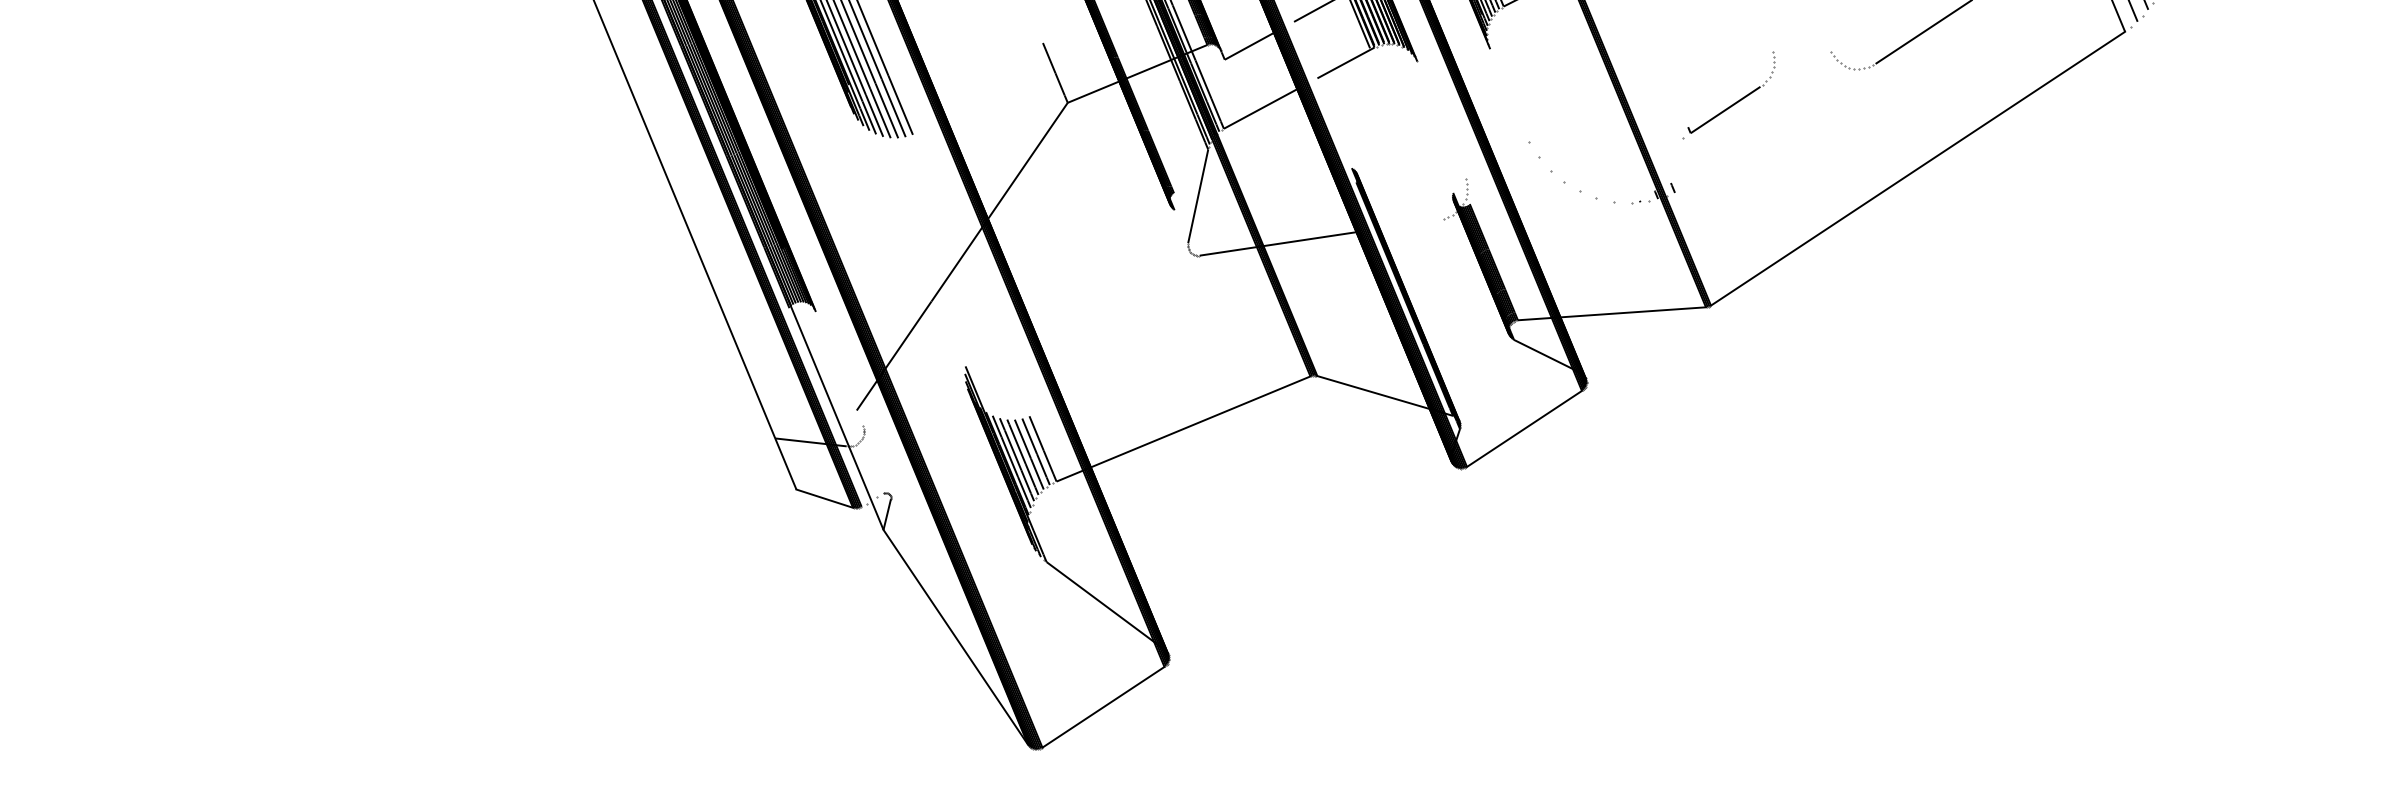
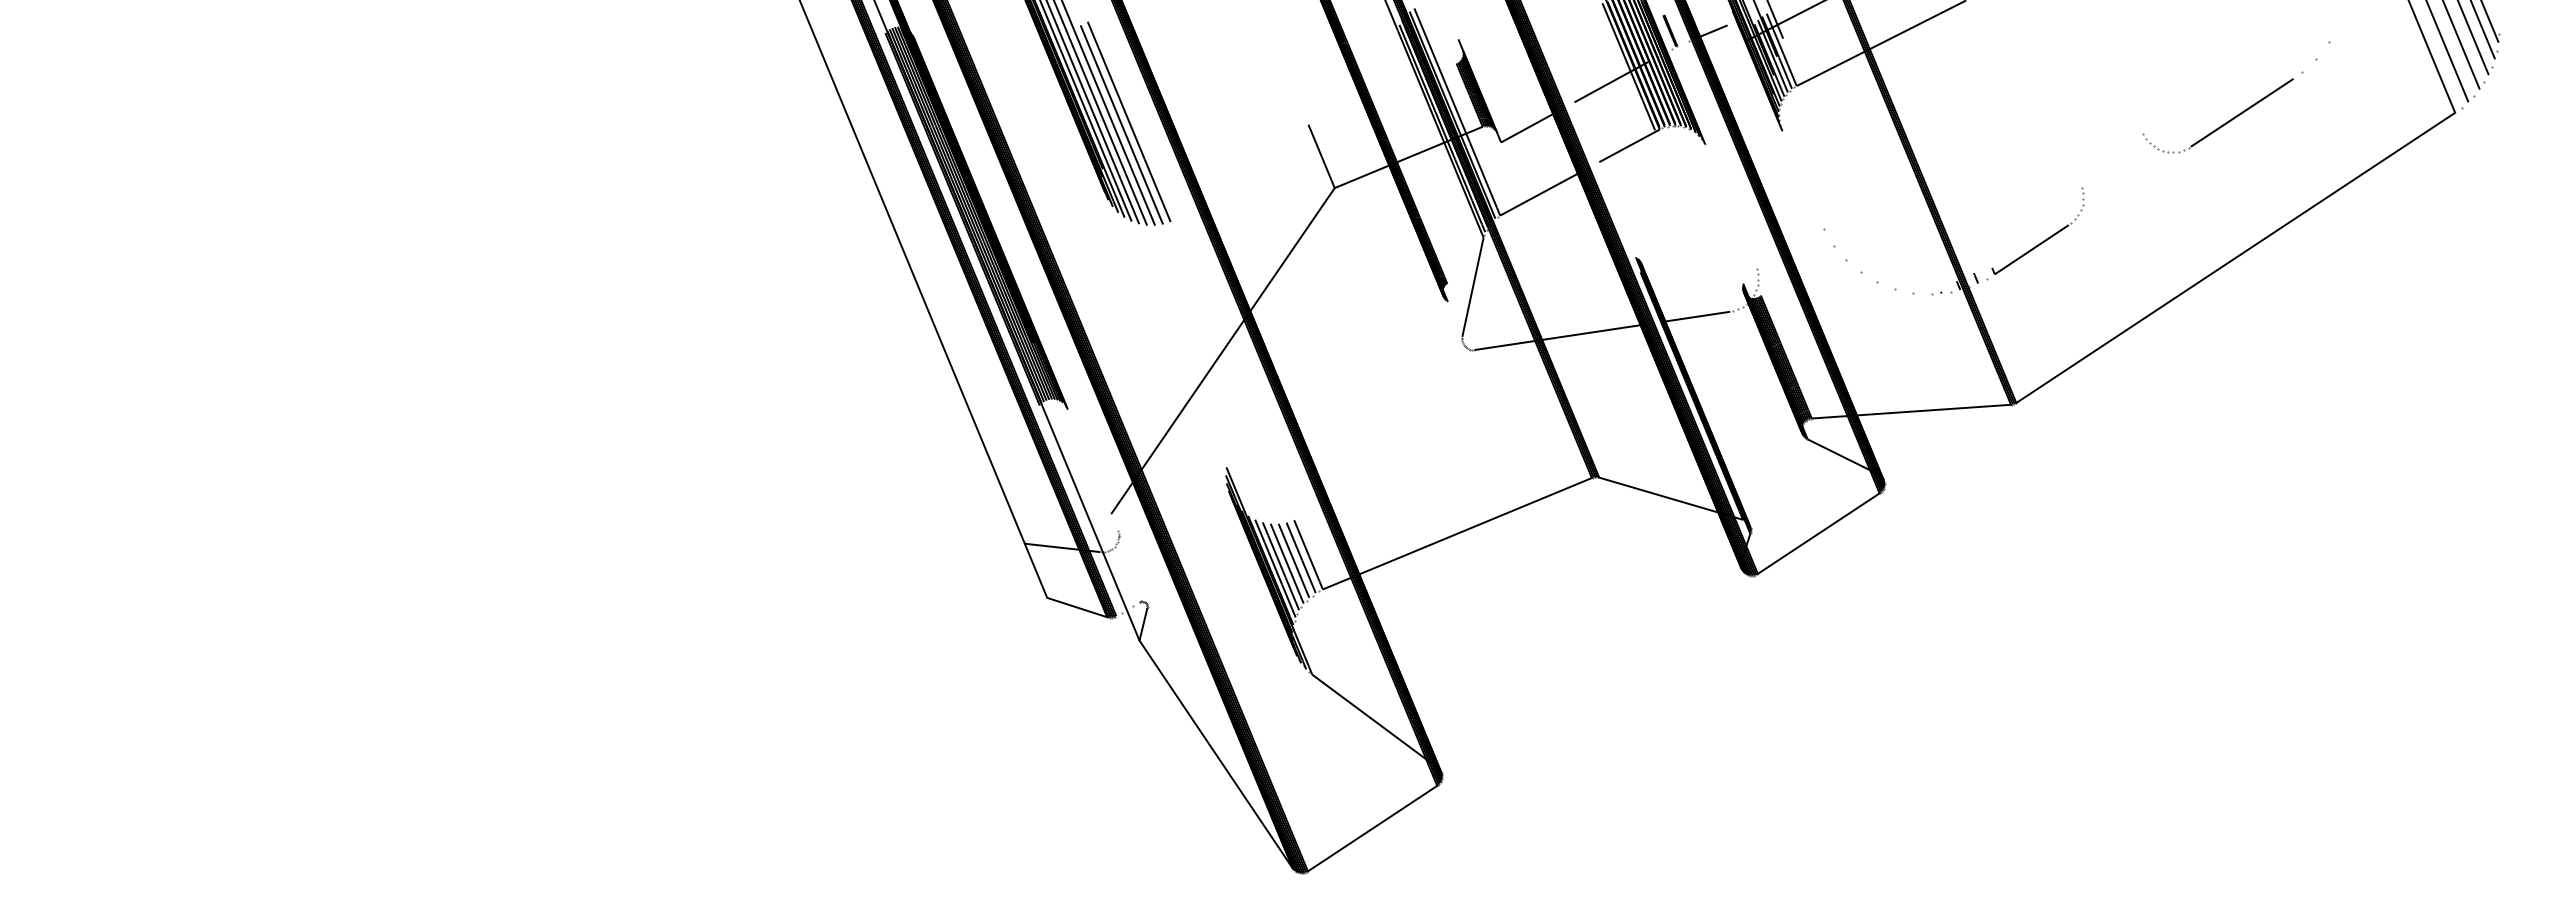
part: (1733, 103) -> (2040, 242), moved
line: (1410, 224) -> (1697, 316), added

